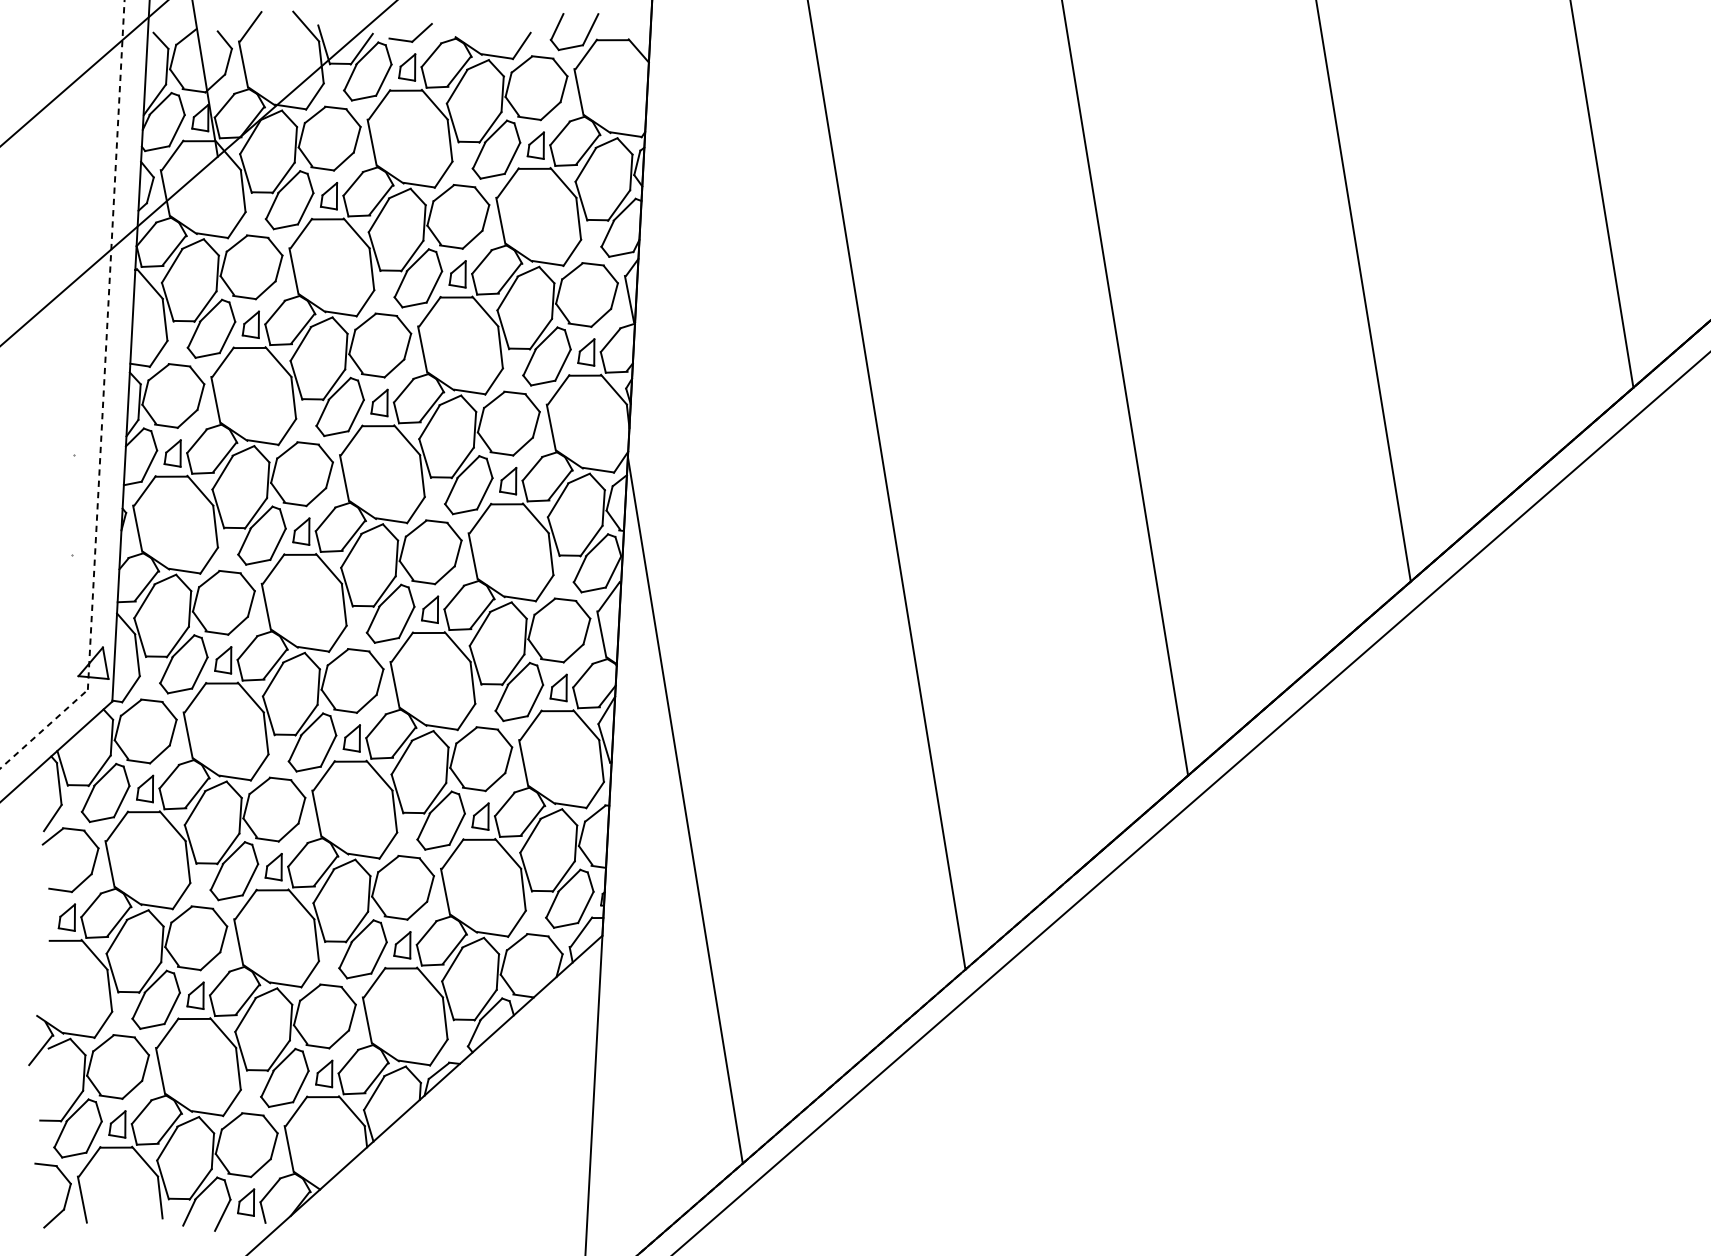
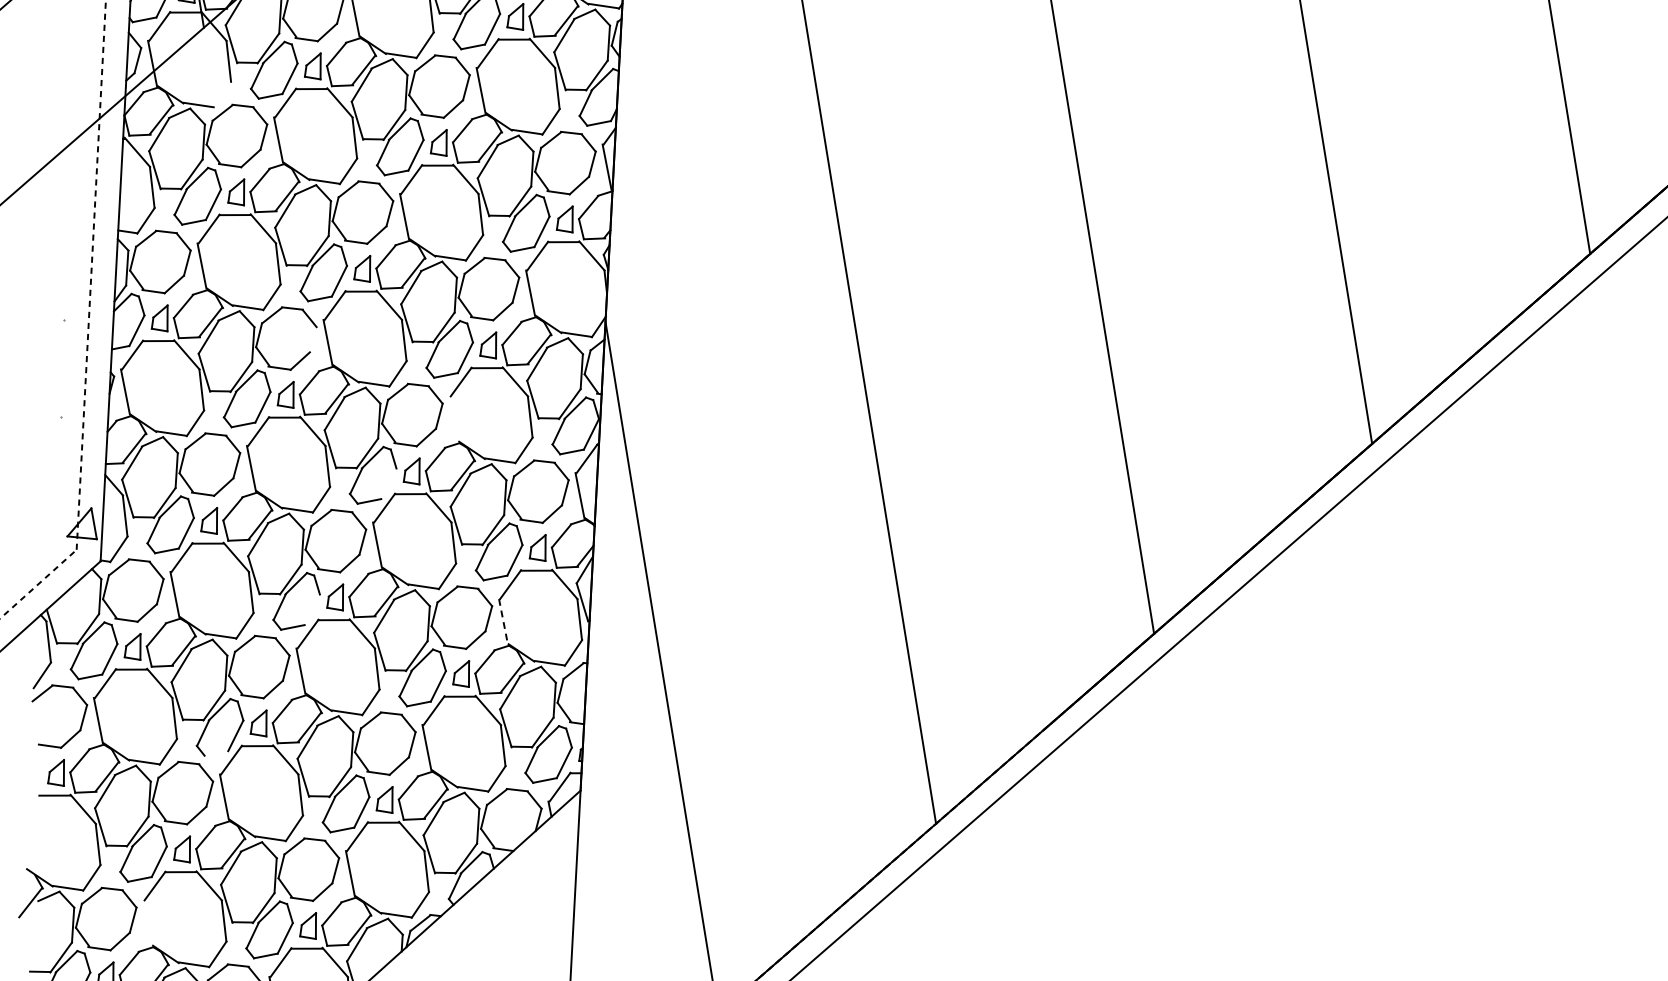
line: (236, 225) -> (222, 95), removed
line: (329, 475) -> (313, 339), removed
line: (472, 556) -> (453, 419), removed
line: (406, 622) -> (388, 483), removed
line: (328, 750) -> (312, 609), removed
line: (523, 763) -> (503, 621), solid -> dashed
line: (230, 897) -> (216, 753), removed
line: (160, 1070) -> (147, 922), removed

